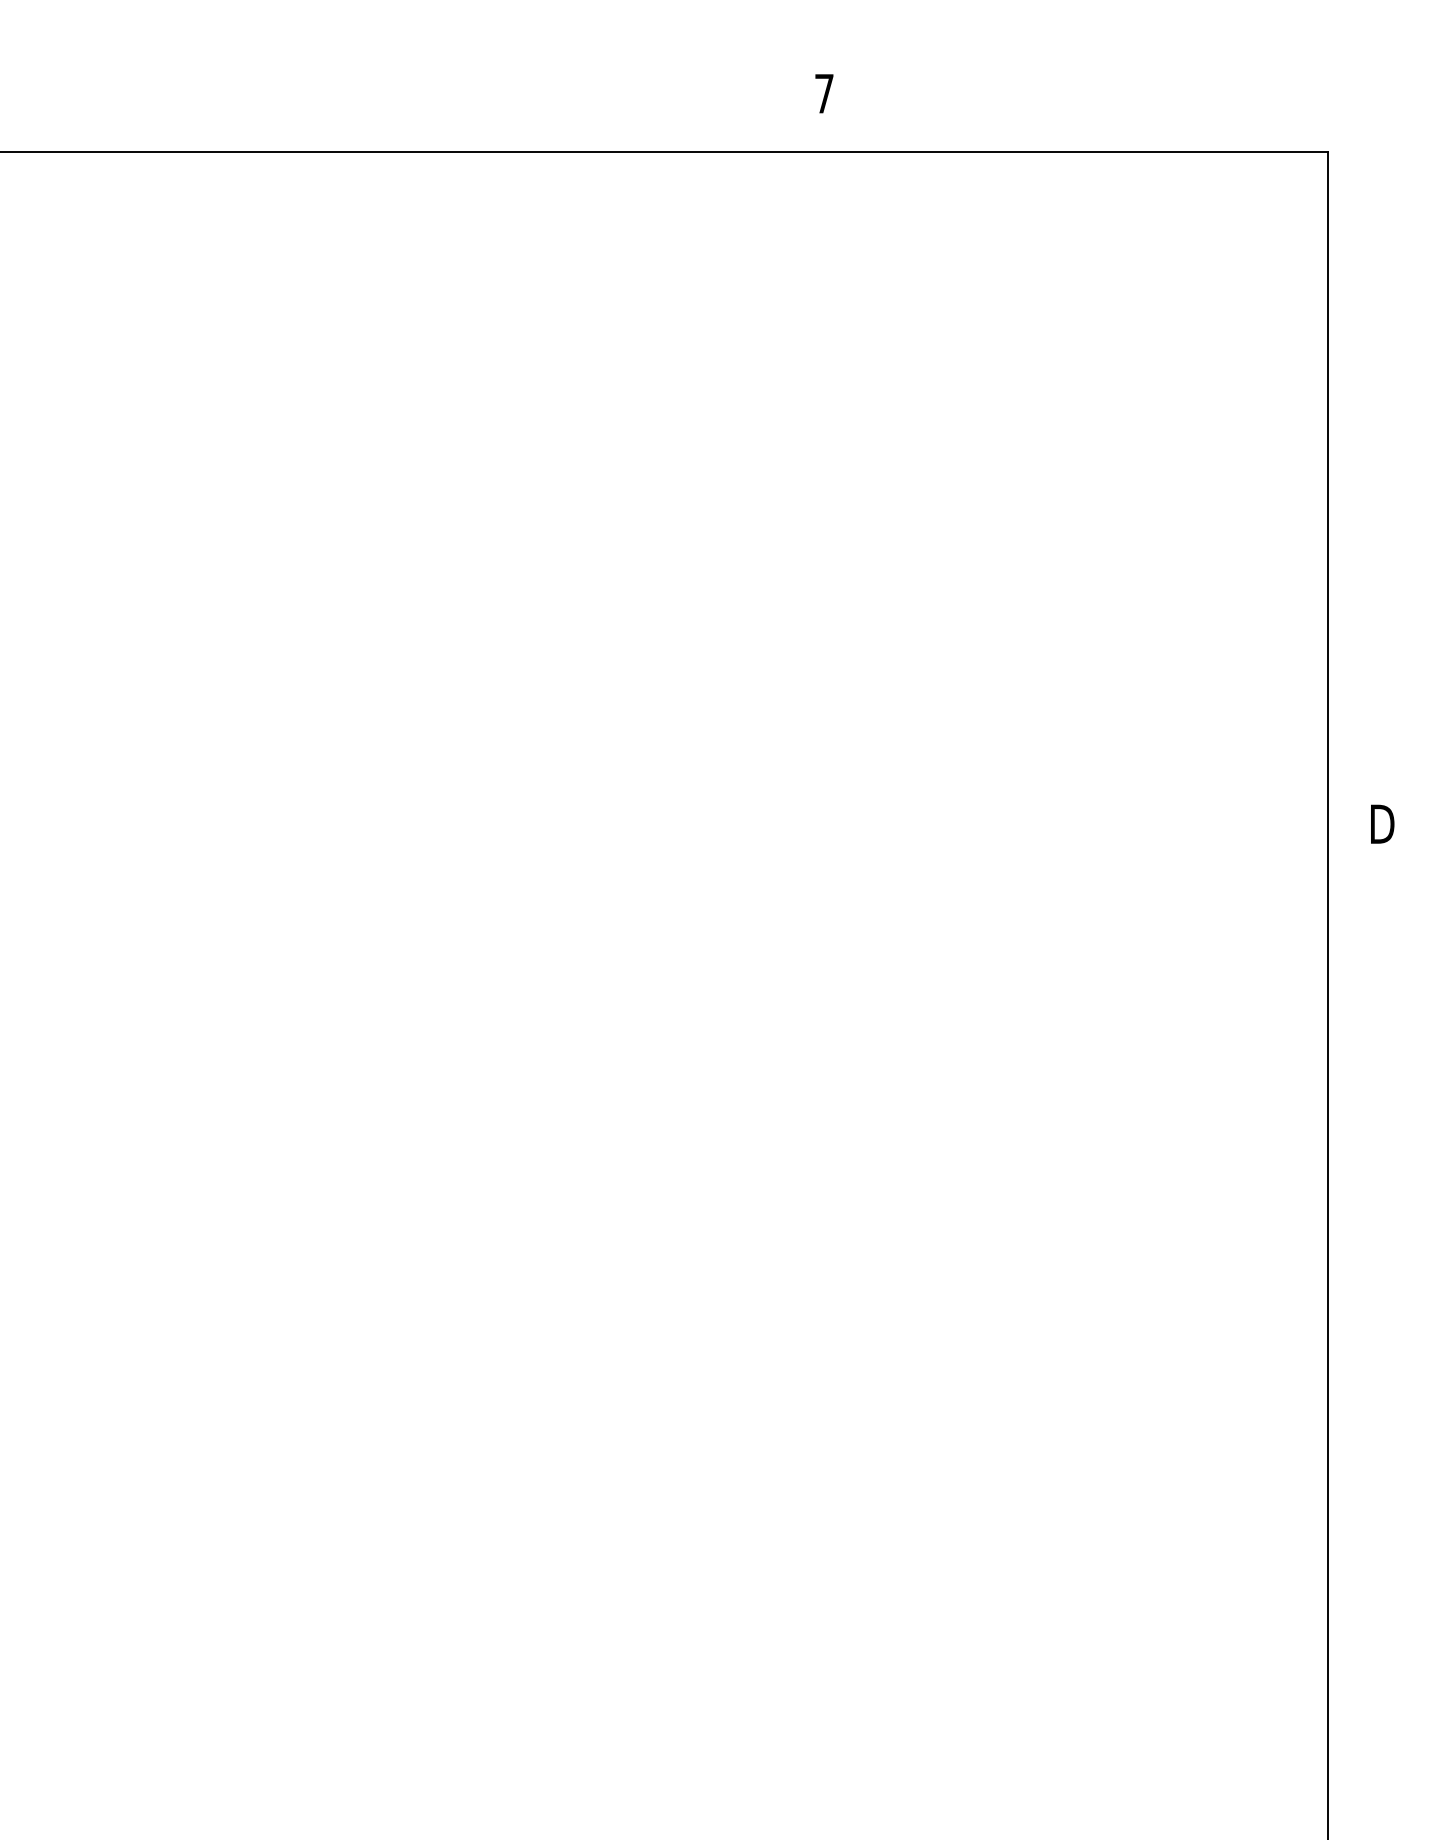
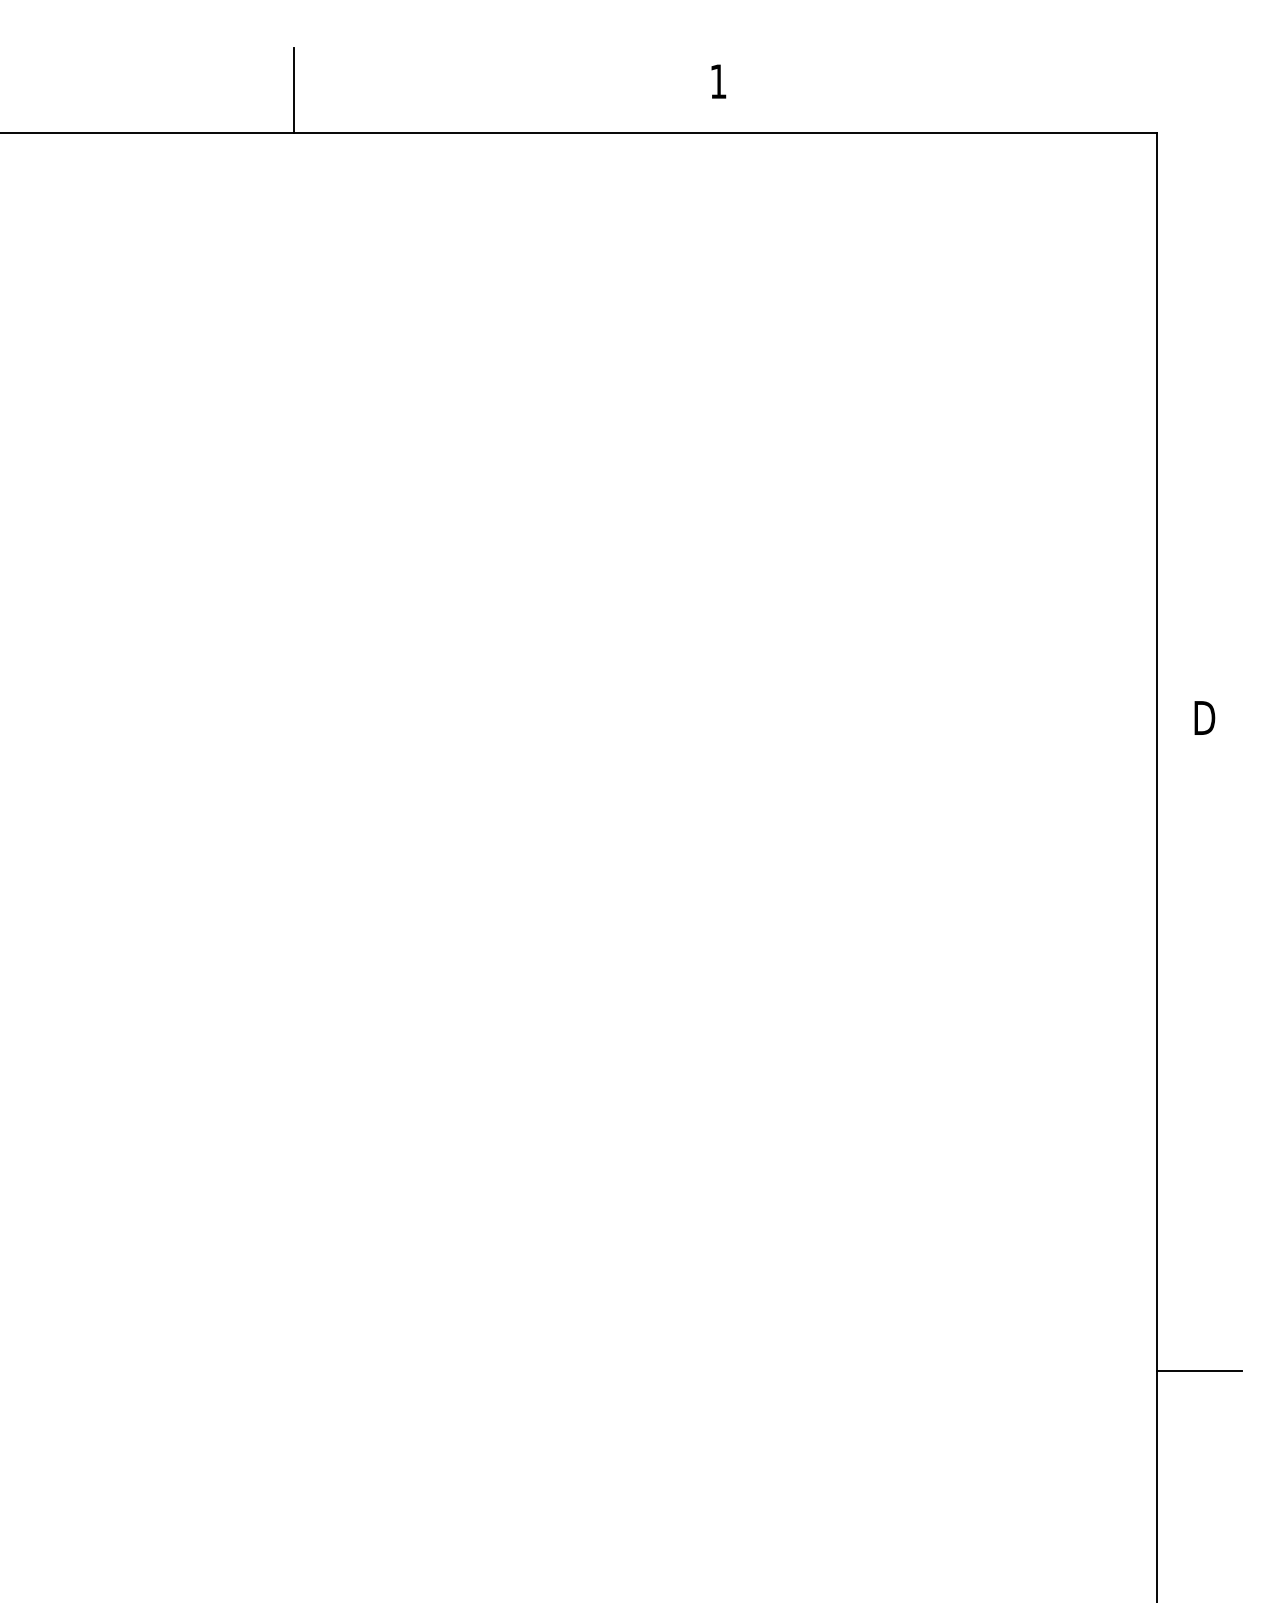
text: (824, 93) -> (718, 81), 7 -> 1
line: (337, 103) -> (294, 90), added
line: (1376, 1574) -> (1199, 1371), added

